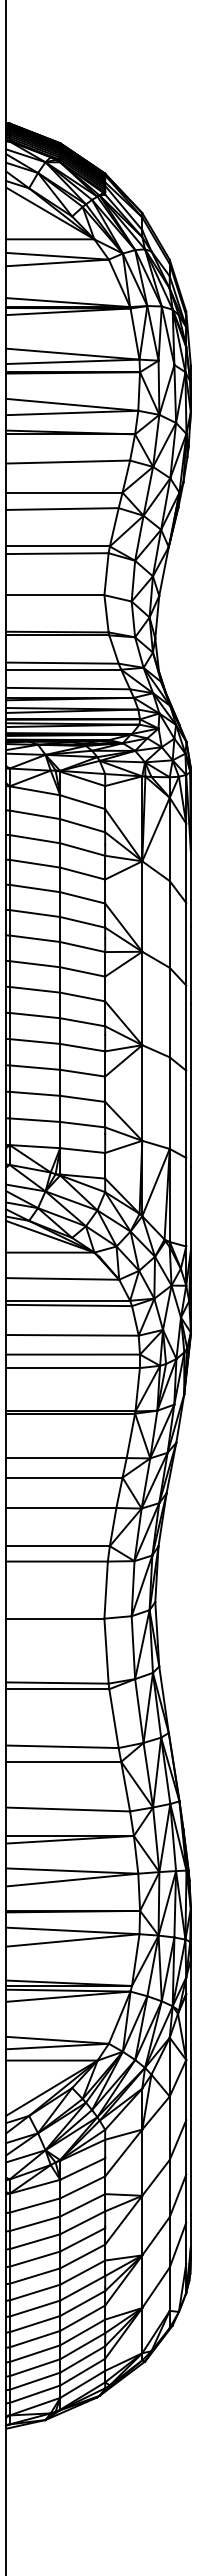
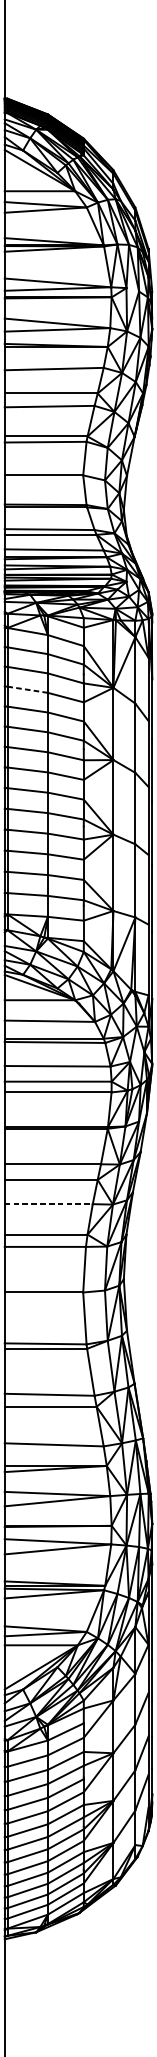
line: (34, 863) -> (27, 689), solid -> dashed
line: (61, 1508) -> (48, 1204), solid -> dashed

